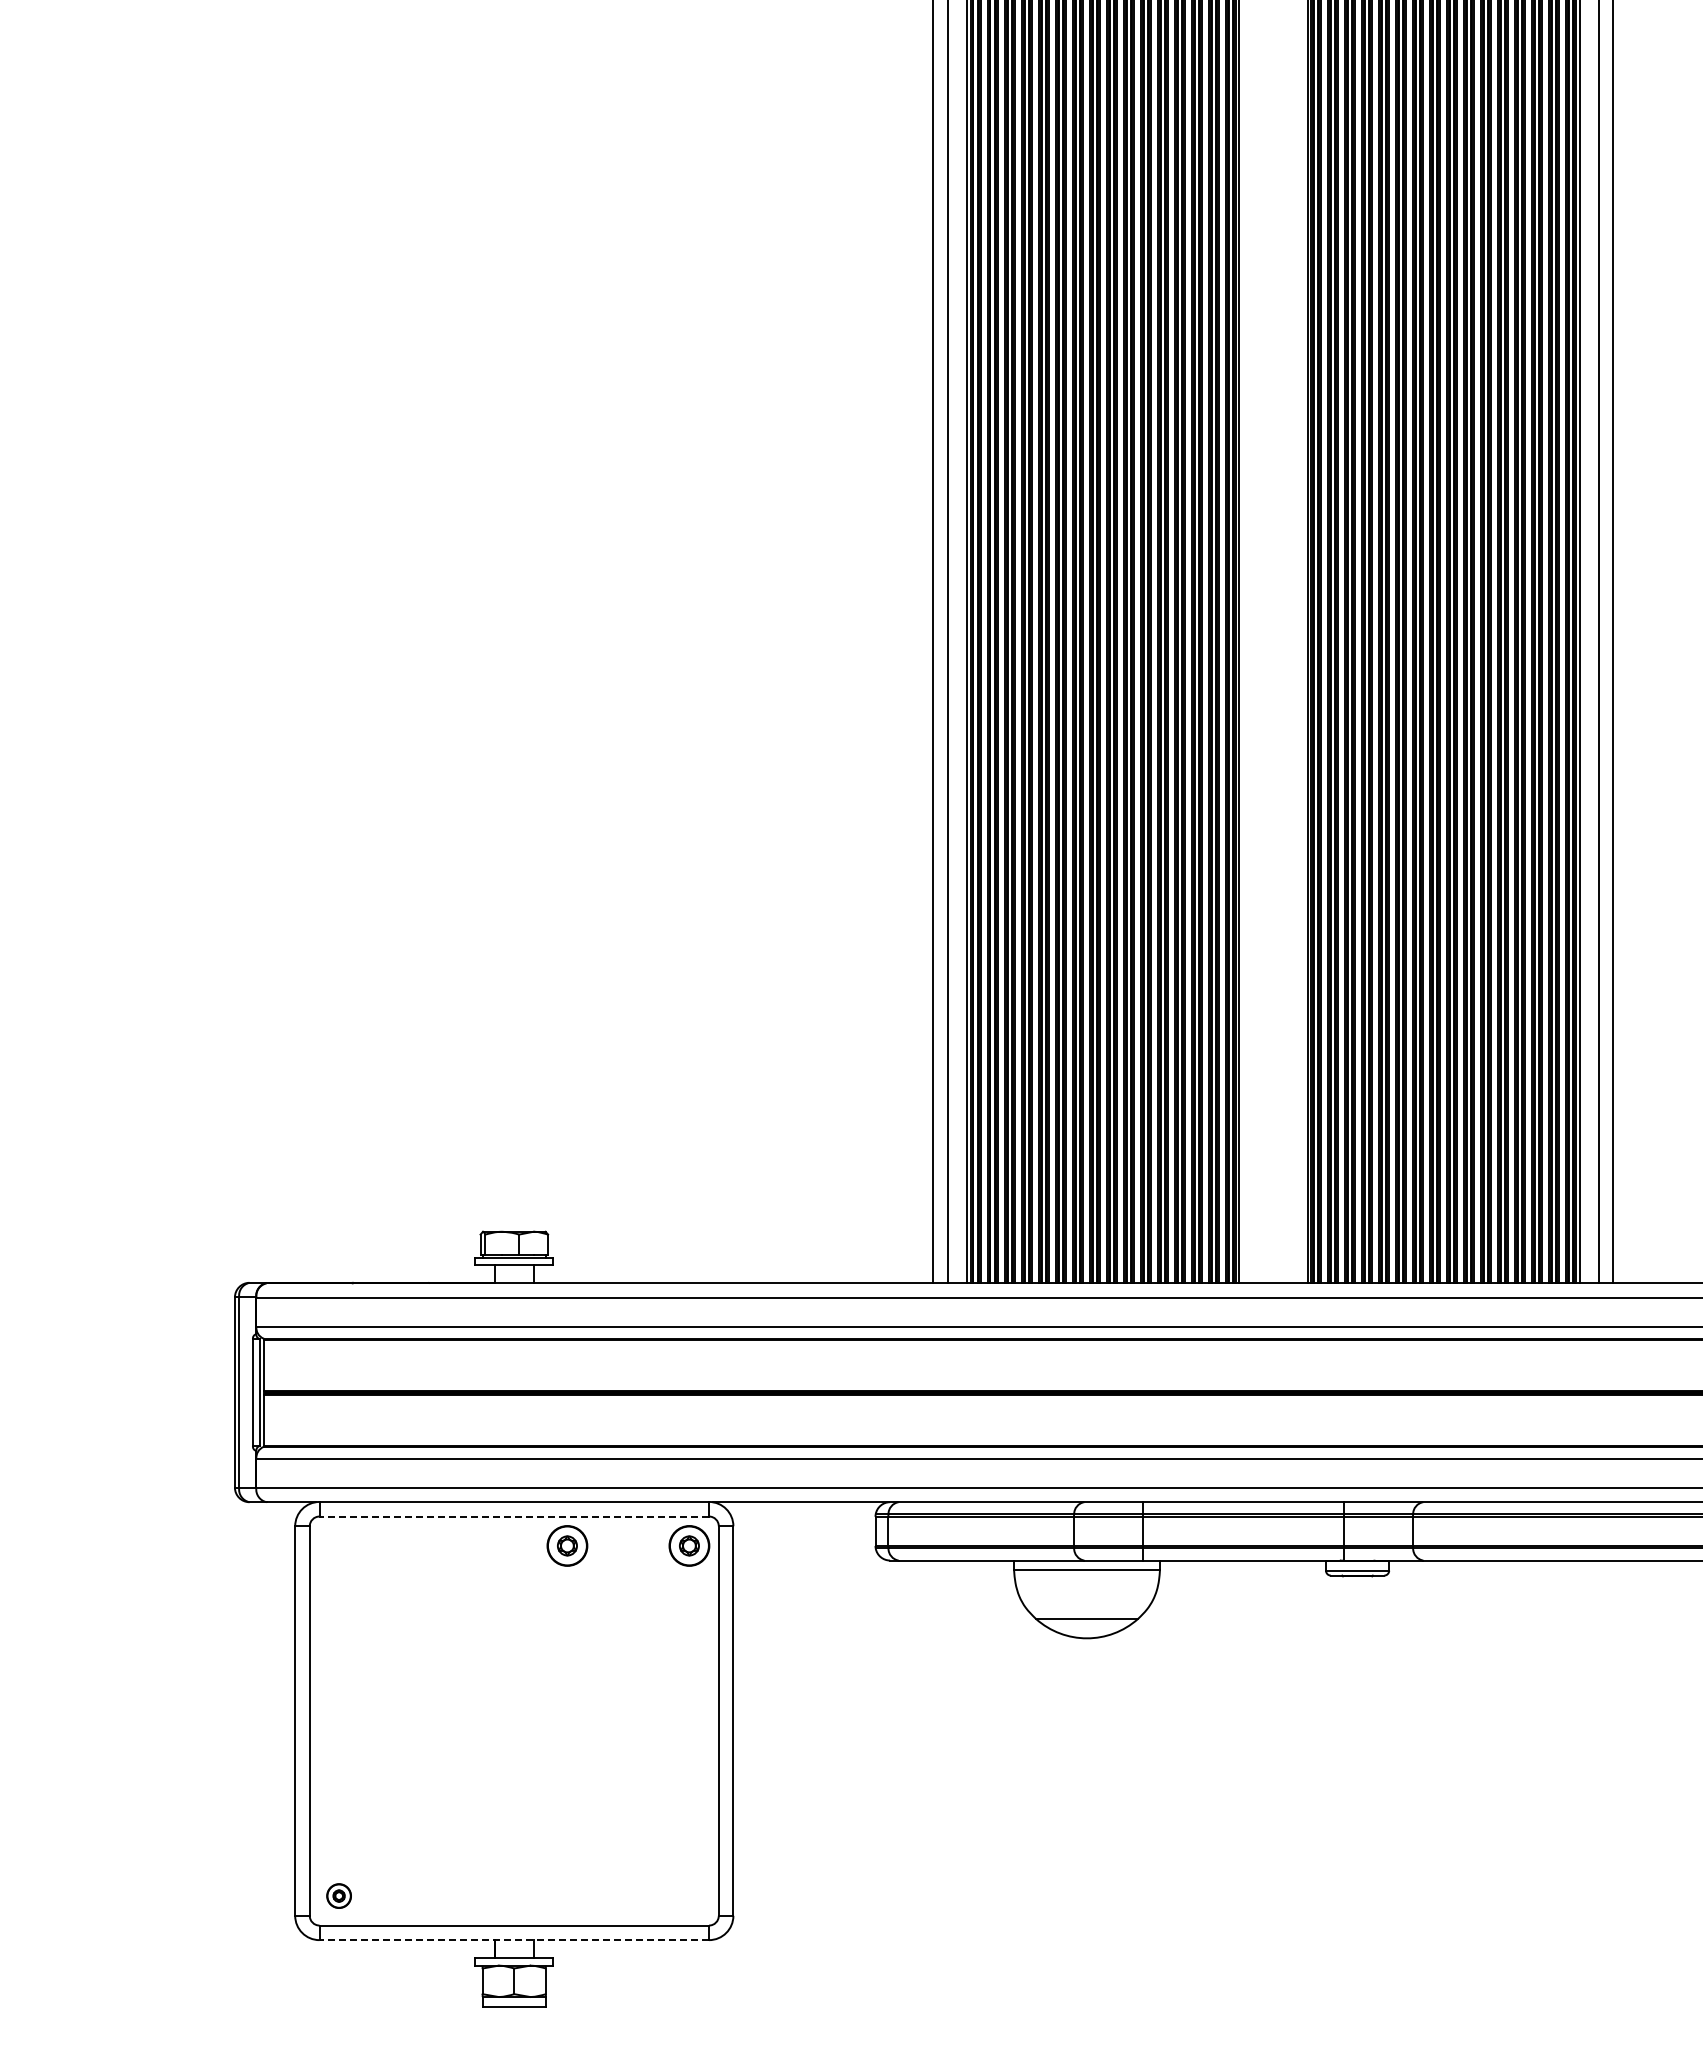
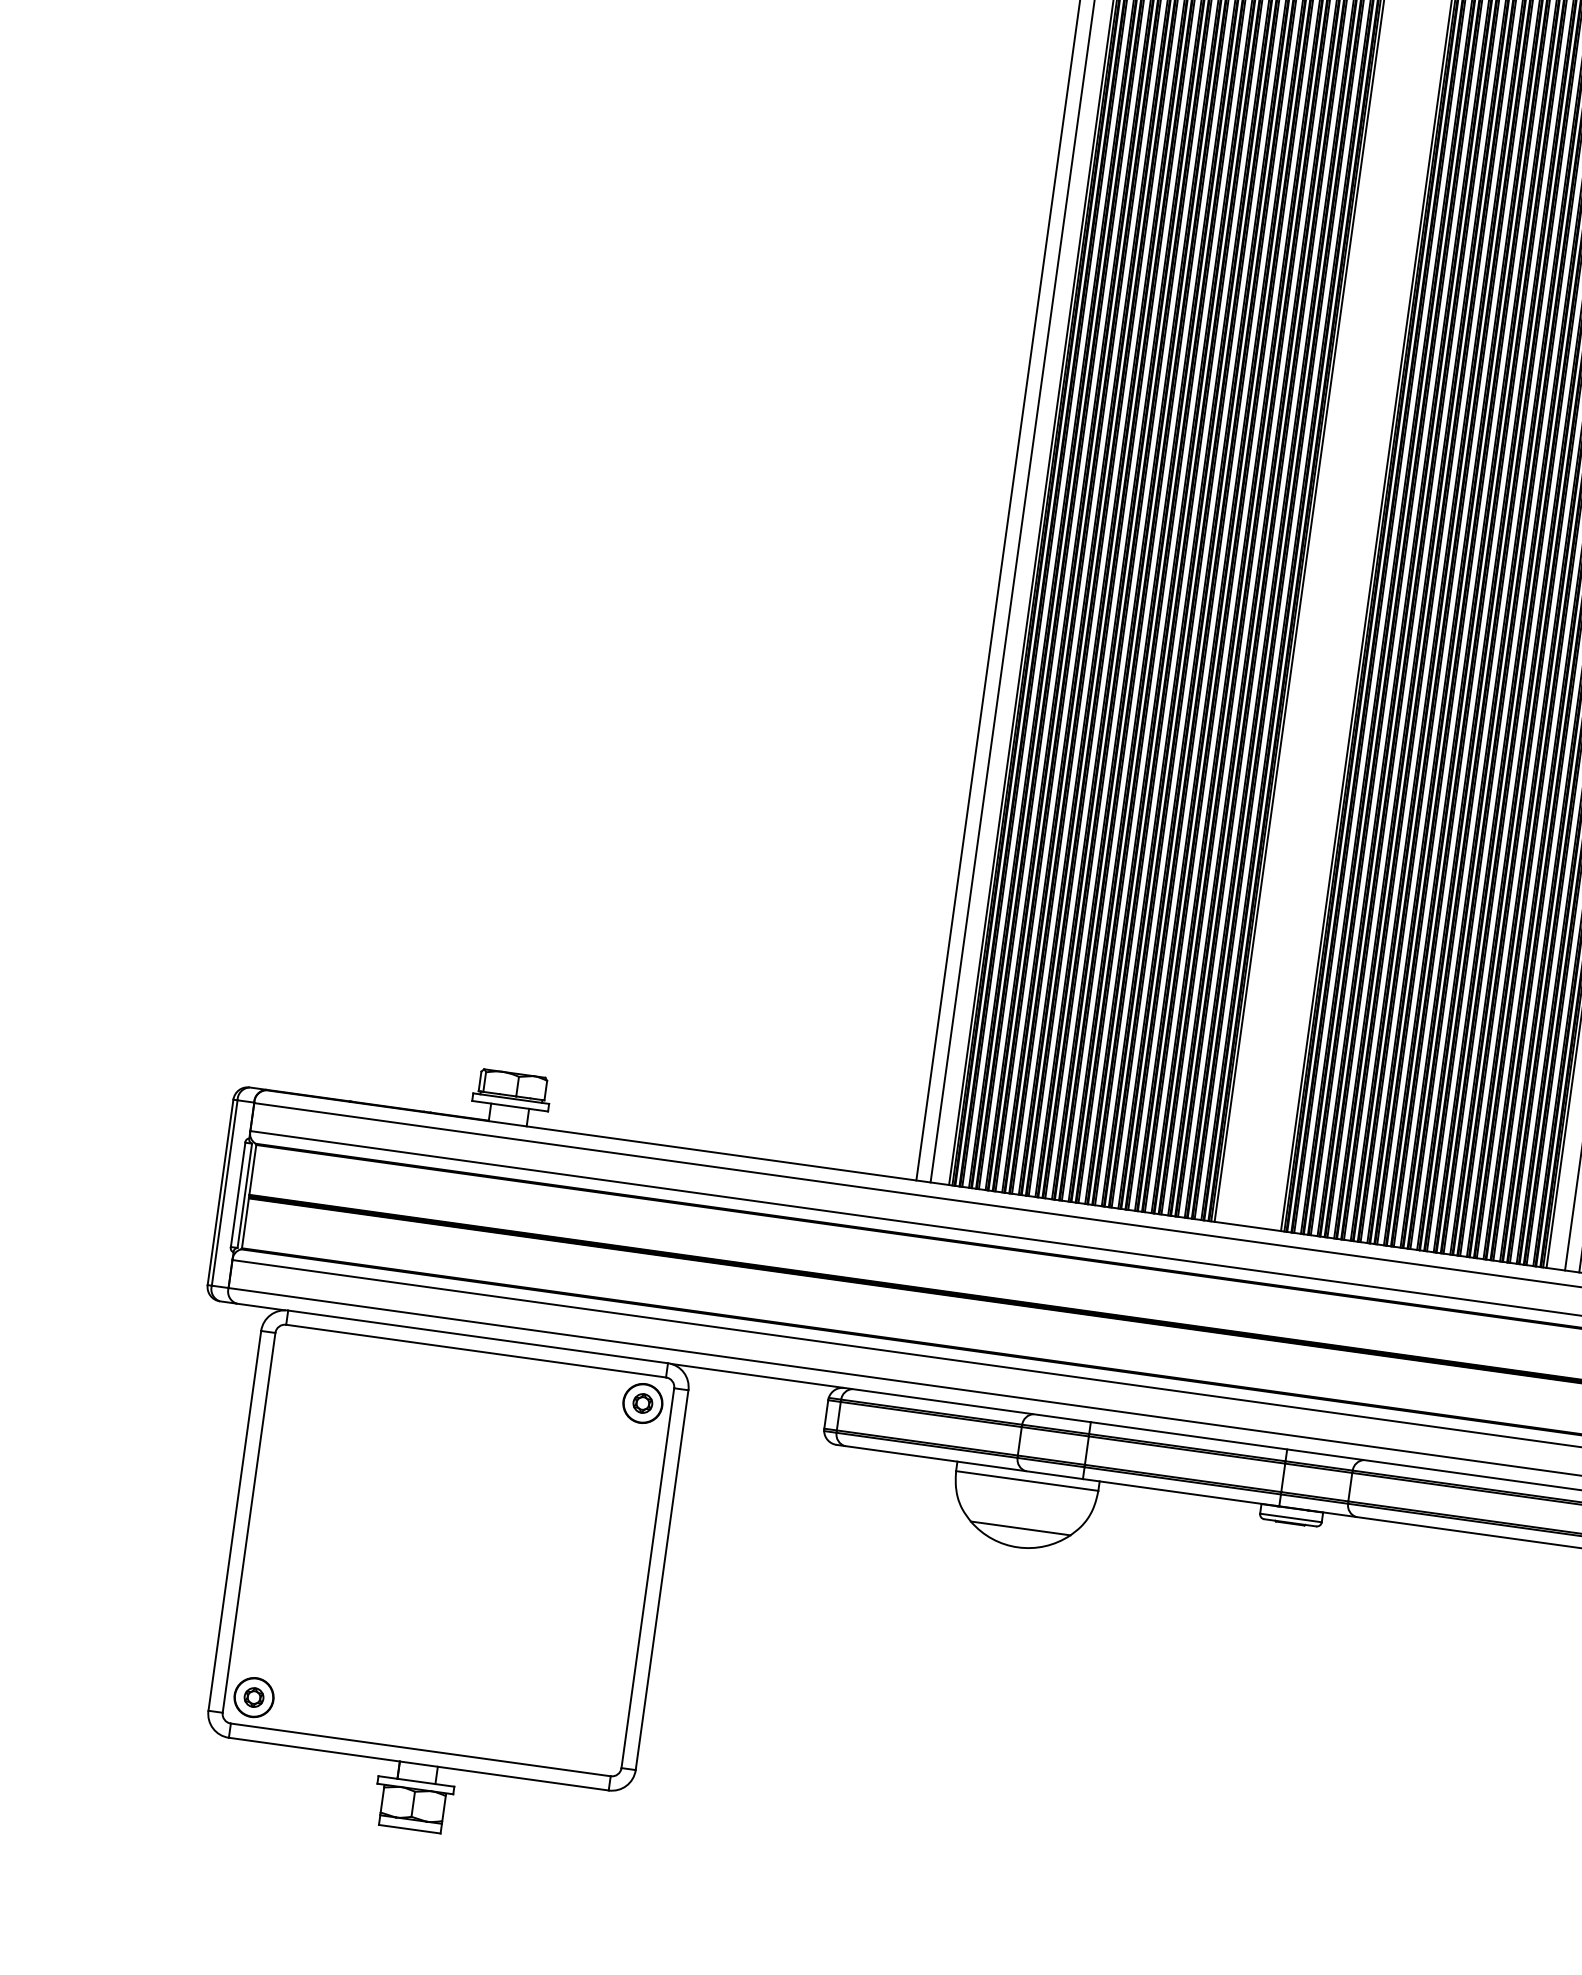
line: (514, 1516) -> (476, 1351), dashed -> solid
part: (567, 1545) -> (524, 1386), removed
part: (338, 1895) -> (253, 1696), size x1.67
line: (514, 1940) -> (418, 1764), dashed -> solid

